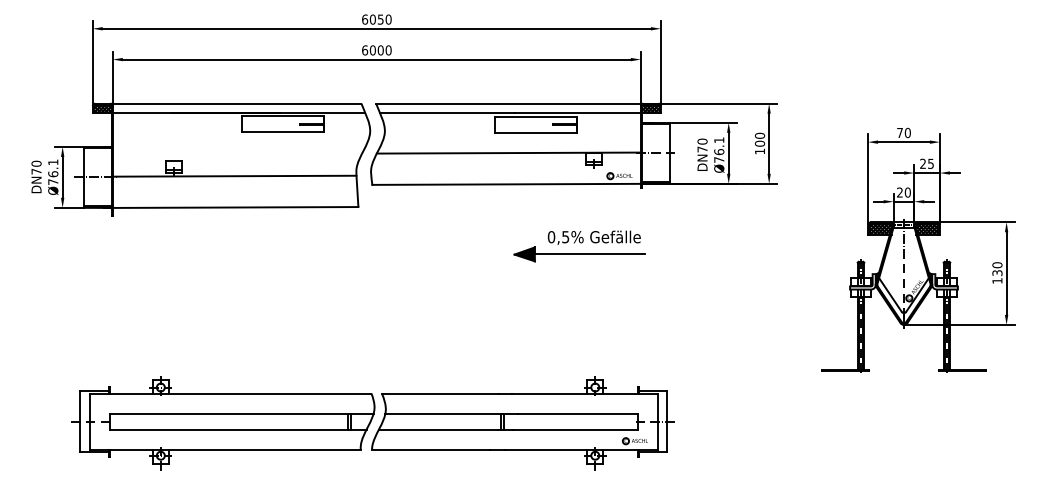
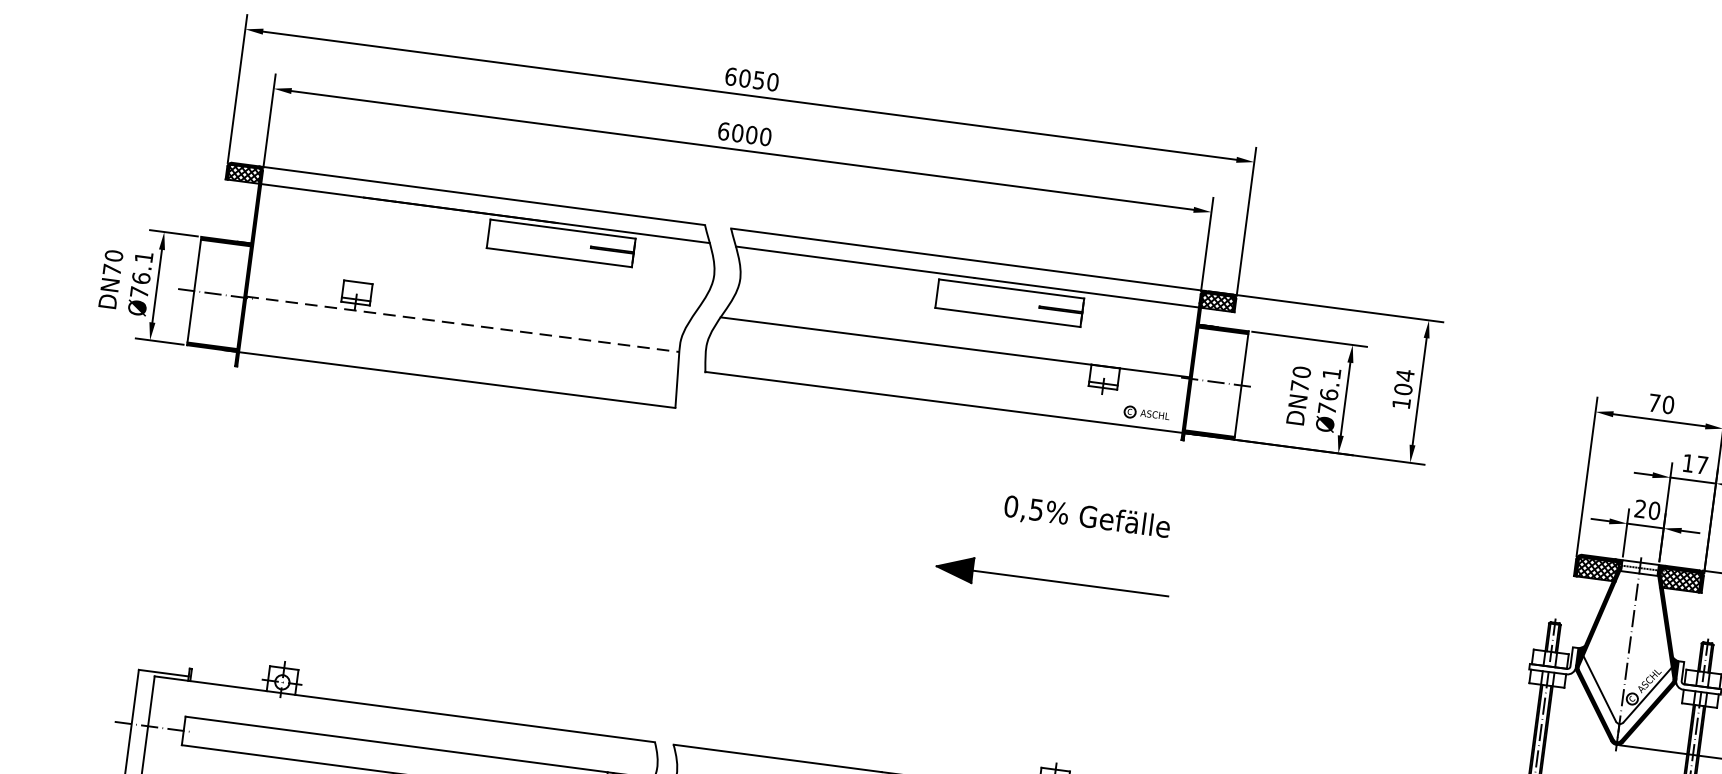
text: (759, 135) -> (1404, 374), 100 -> 104
text: (926, 163) -> (1694, 463), 25 -> 17
line: (234, 176) -> (462, 324), solid -> dashed
part: (579, 254) -> (1052, 581), moved

